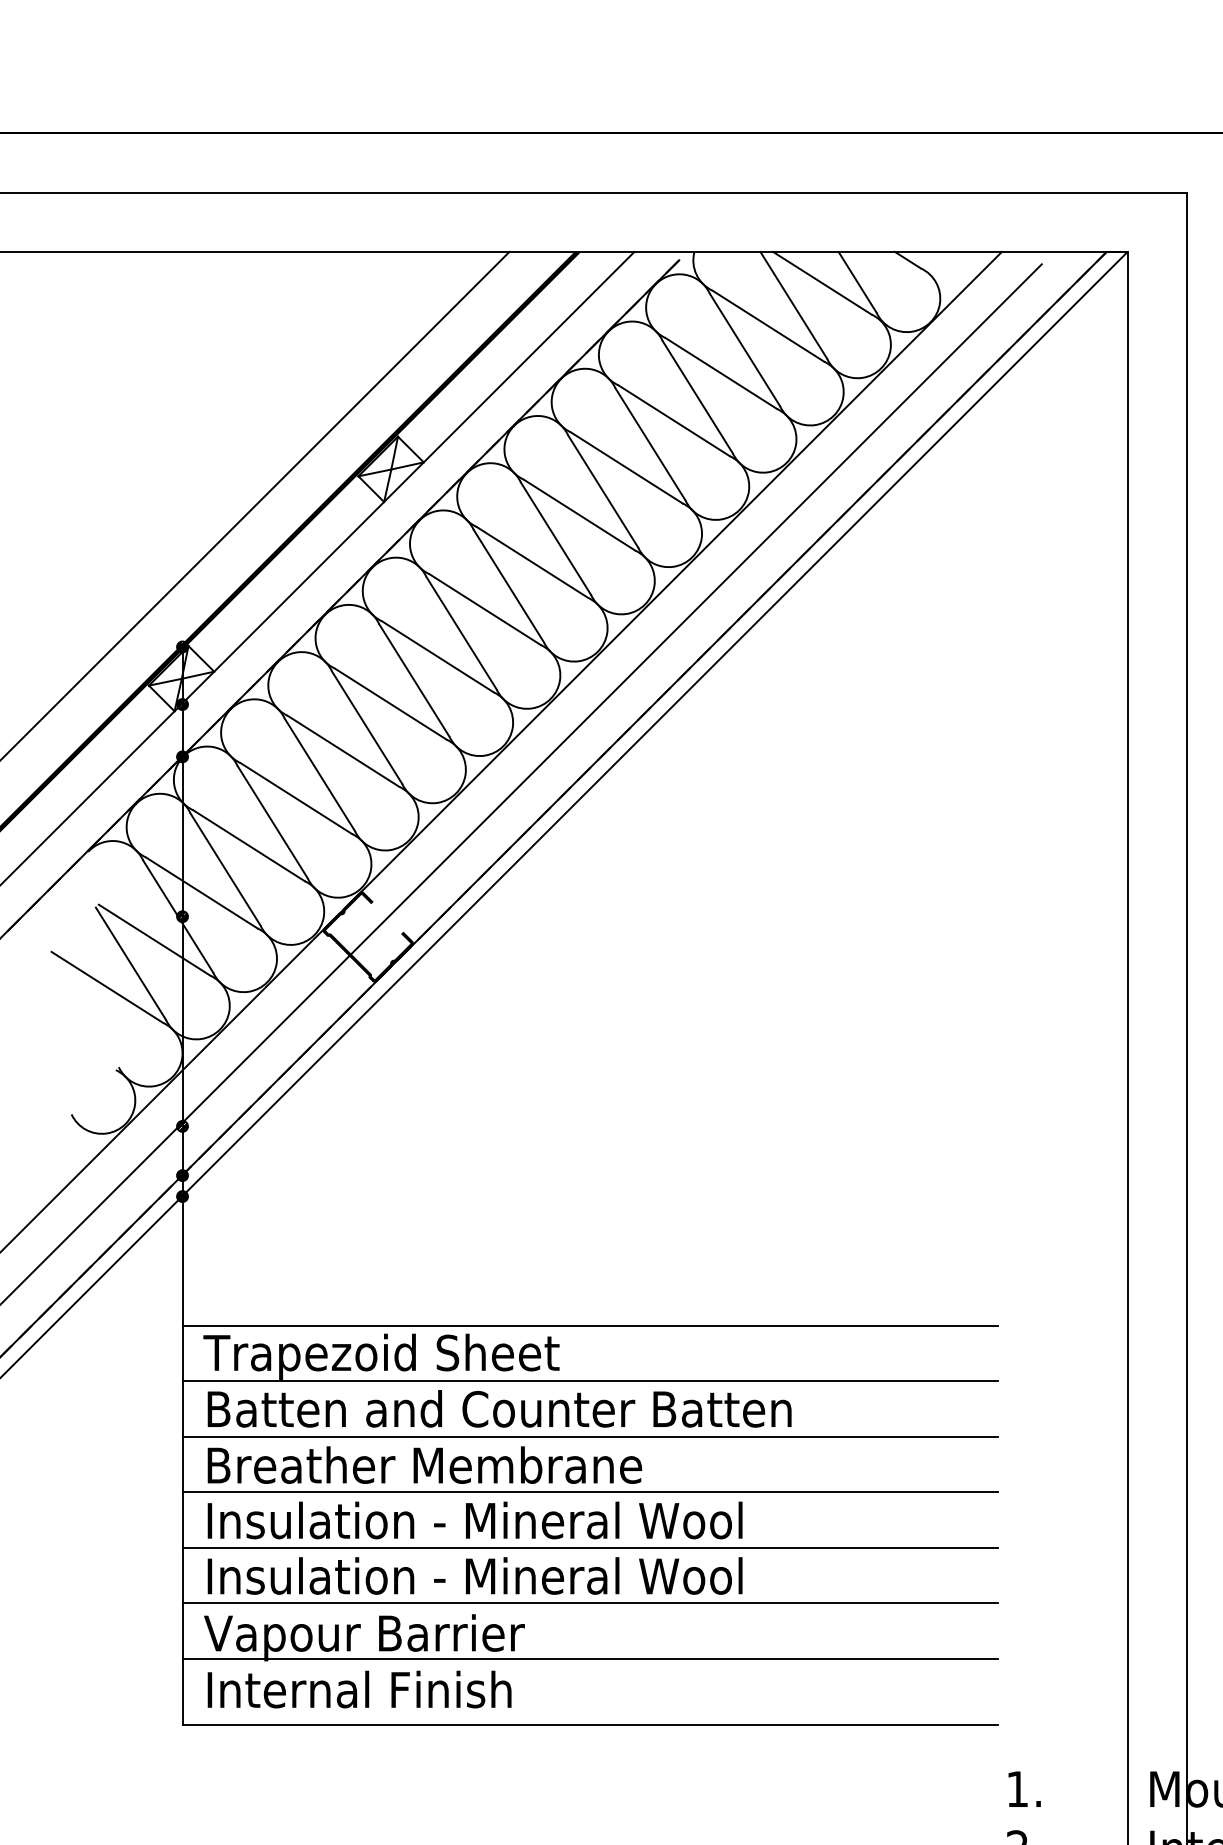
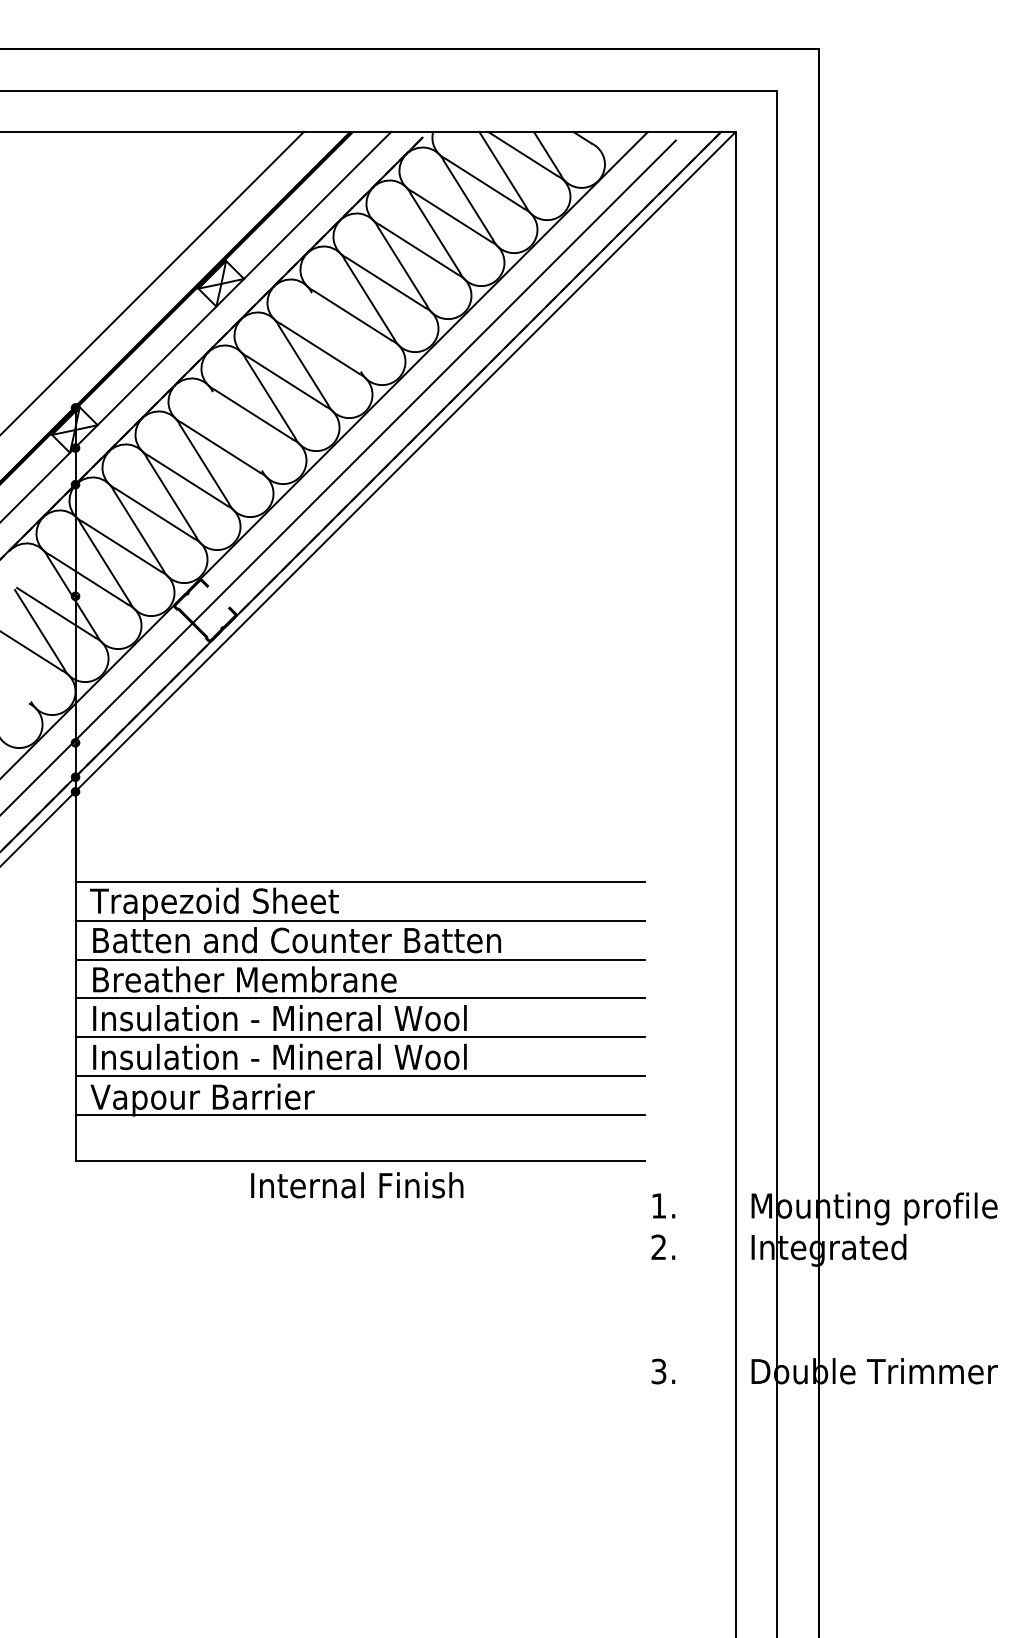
line: (554, 539) -> (335, 332), removed
line: (414, 680) -> (237, 431), removed
text: (359, 1689) -> (357, 1185), moved

